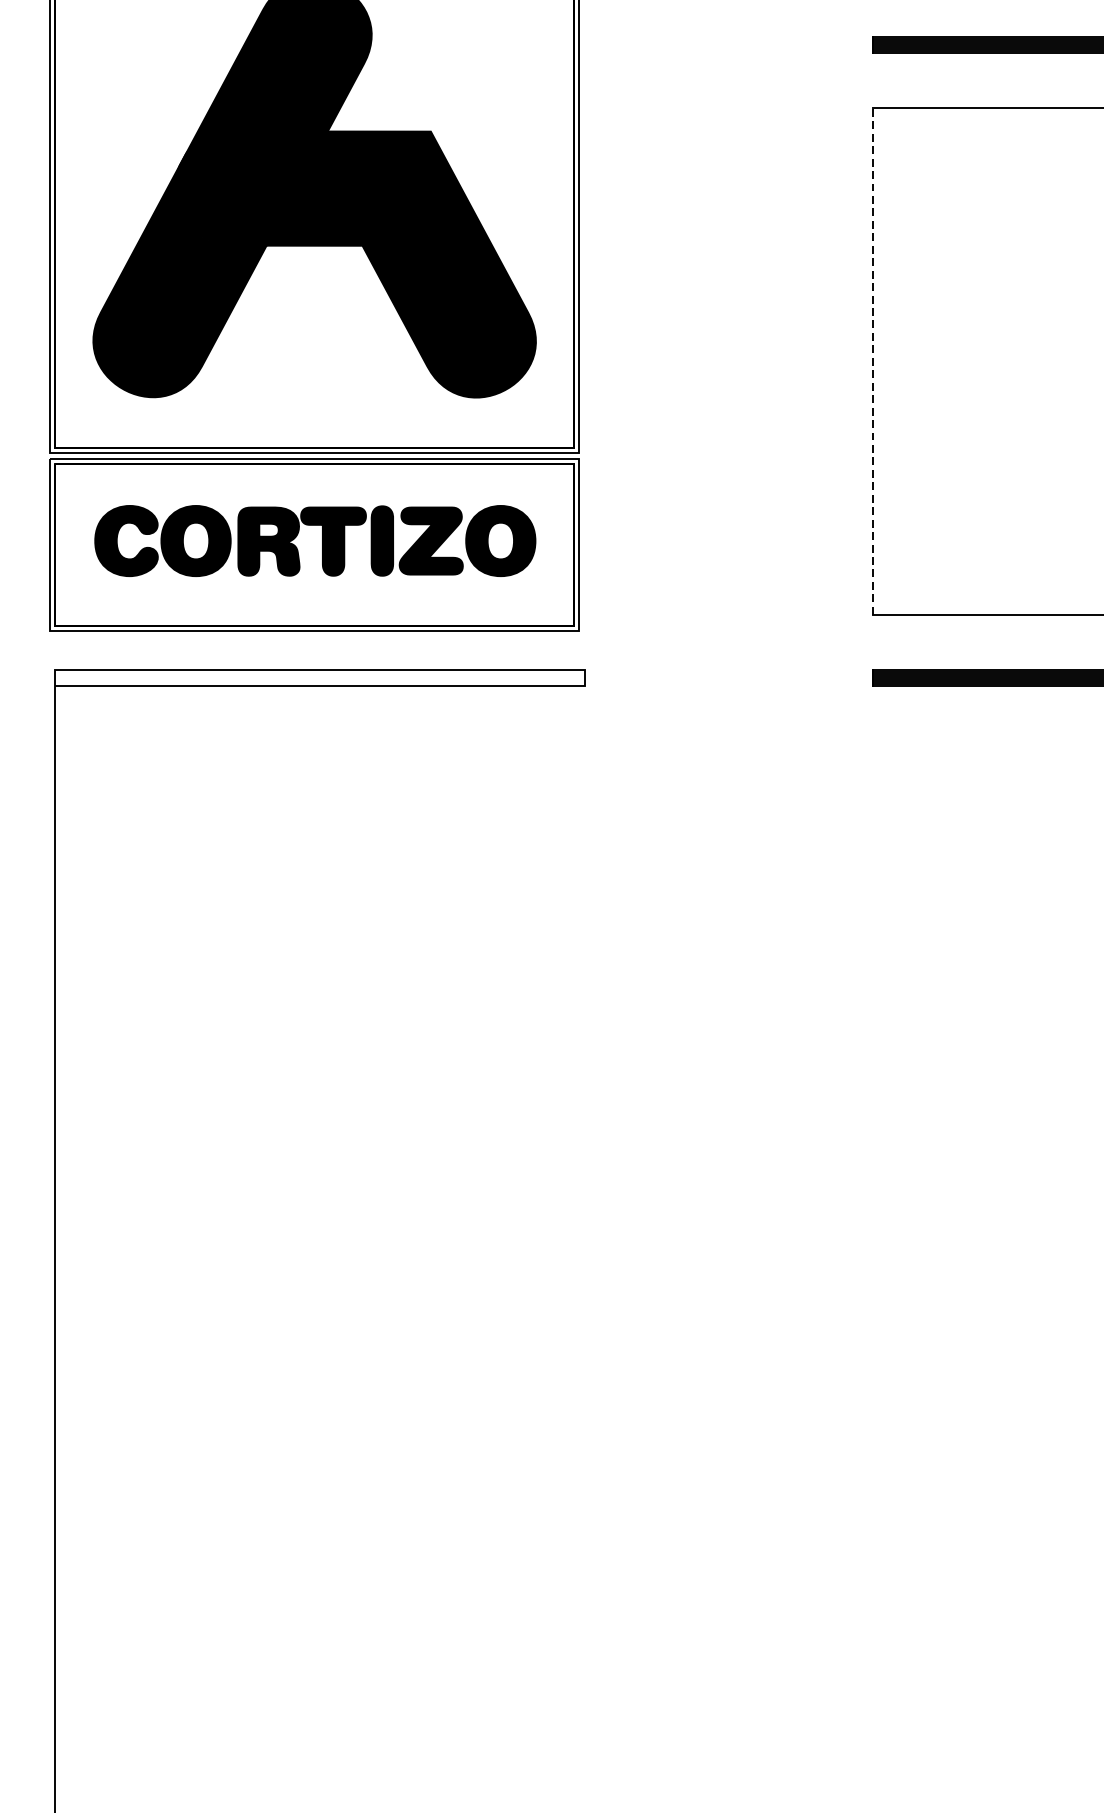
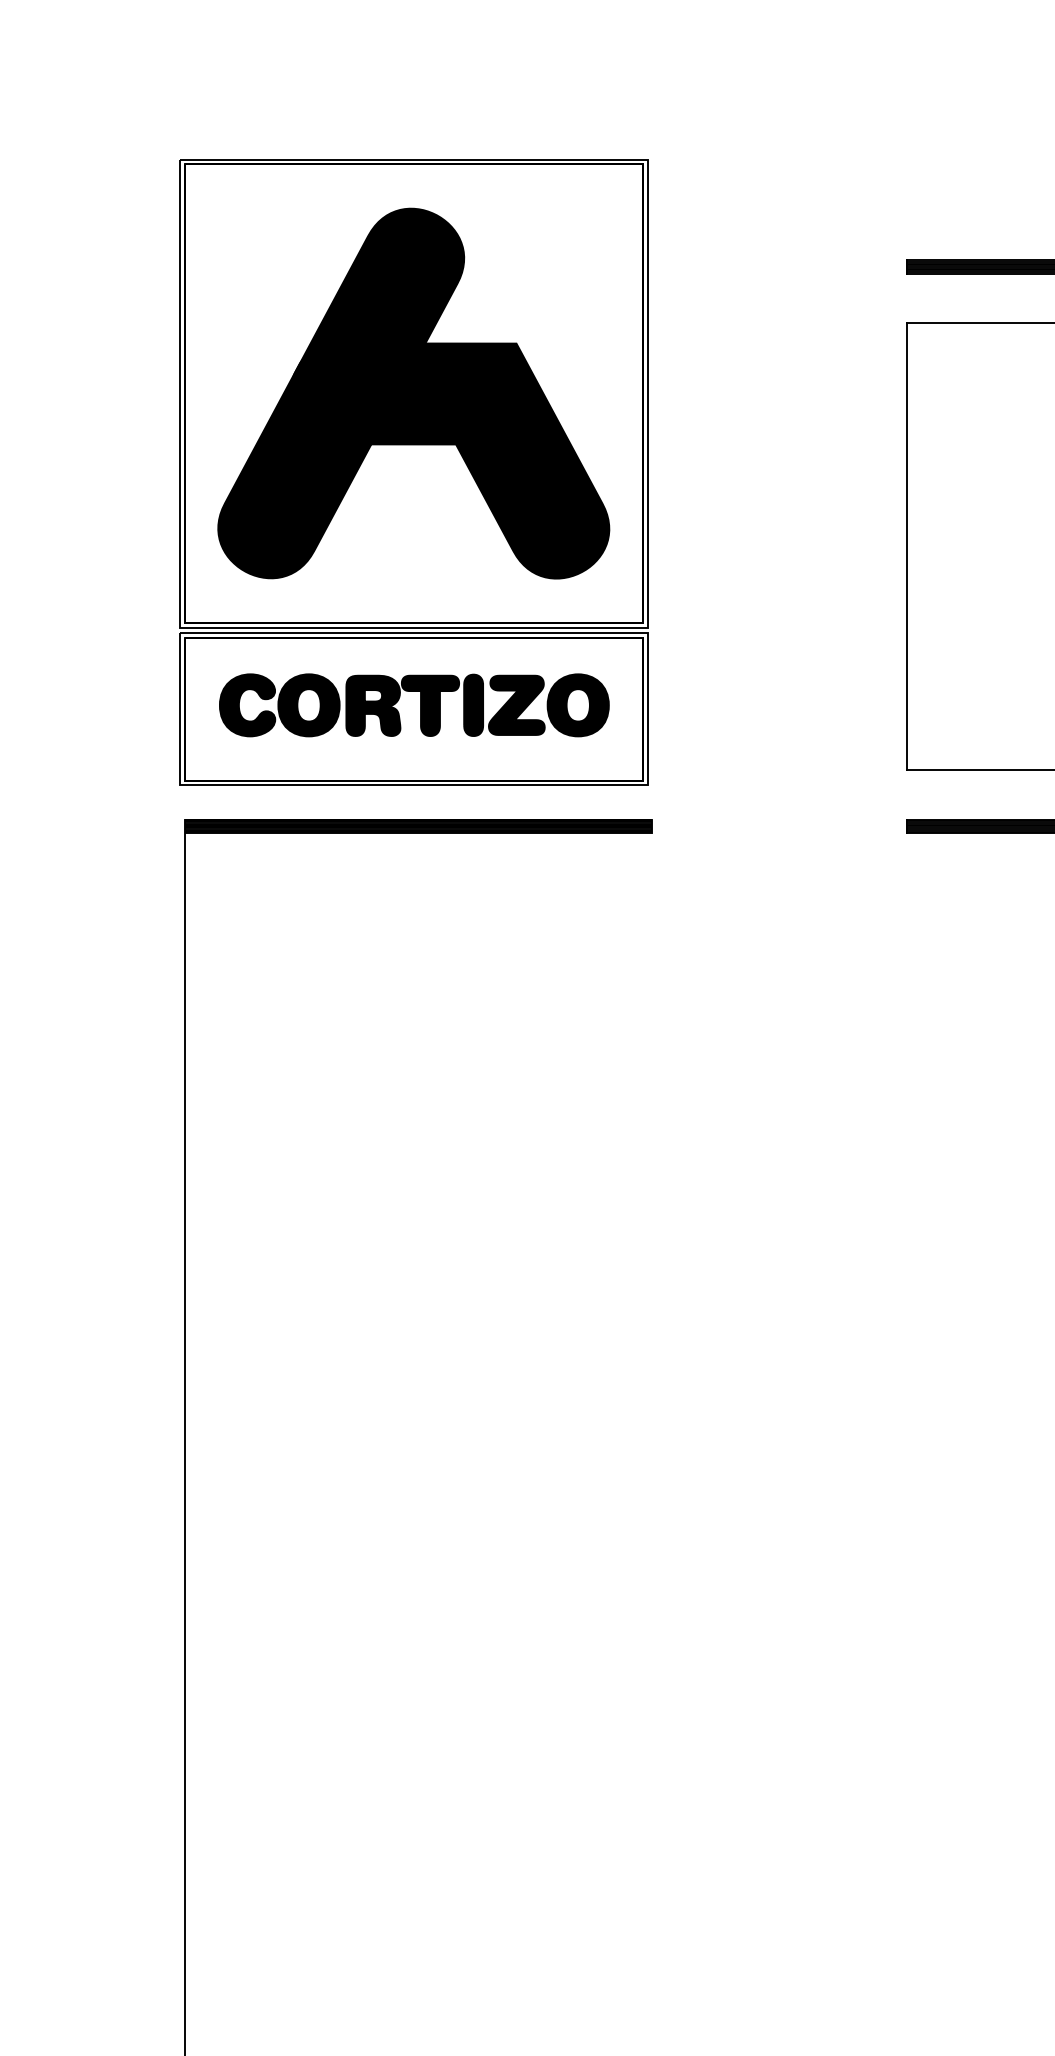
line: (873, 361) -> (907, 546), dashed -> solid
hatch: (319, 677) -> (418, 825), added

